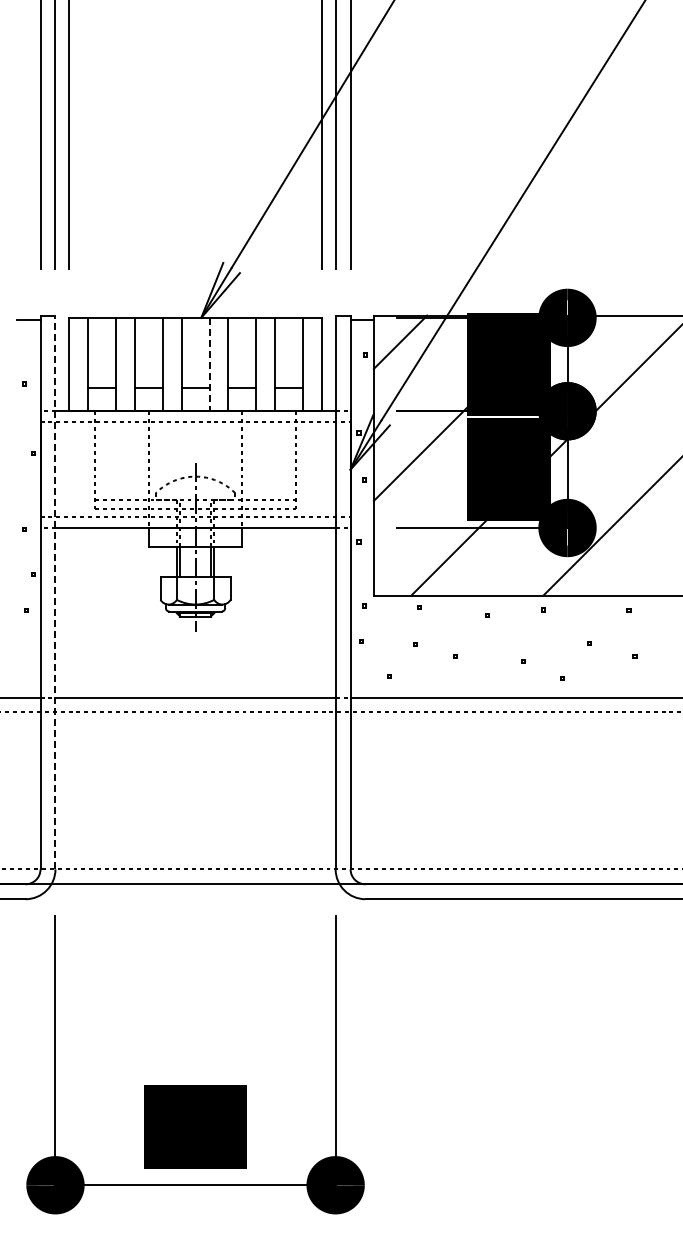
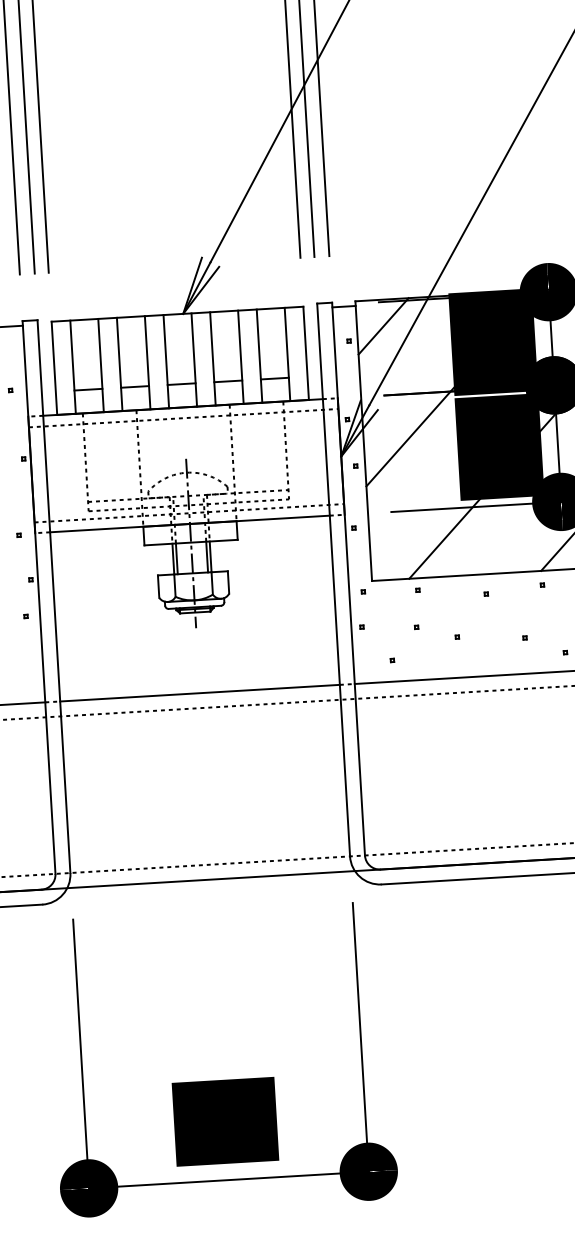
line: (209, 364) -> (194, 359), dashed -> solid
line: (55, 592) -> (53, 596), dashed -> solid

